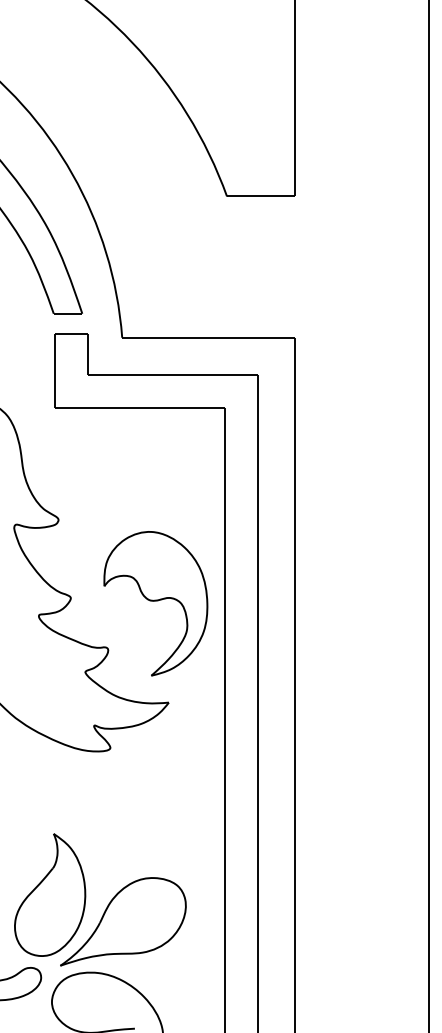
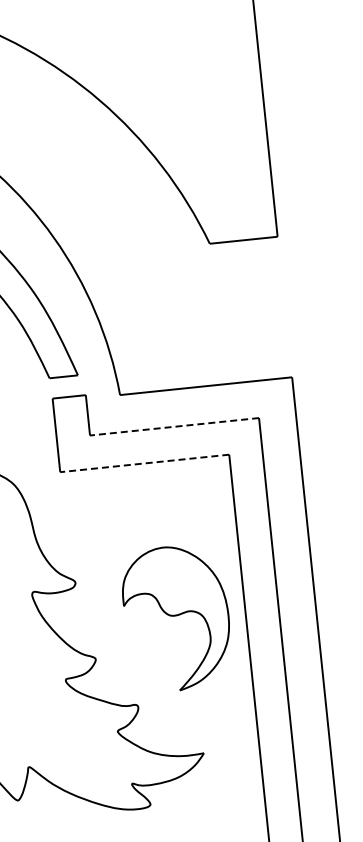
line: (173, 374) -> (174, 426), solid -> dashed
line: (139, 408) -> (144, 463), solid -> dashed
part: (155, 603) -> (176, 618), moved

